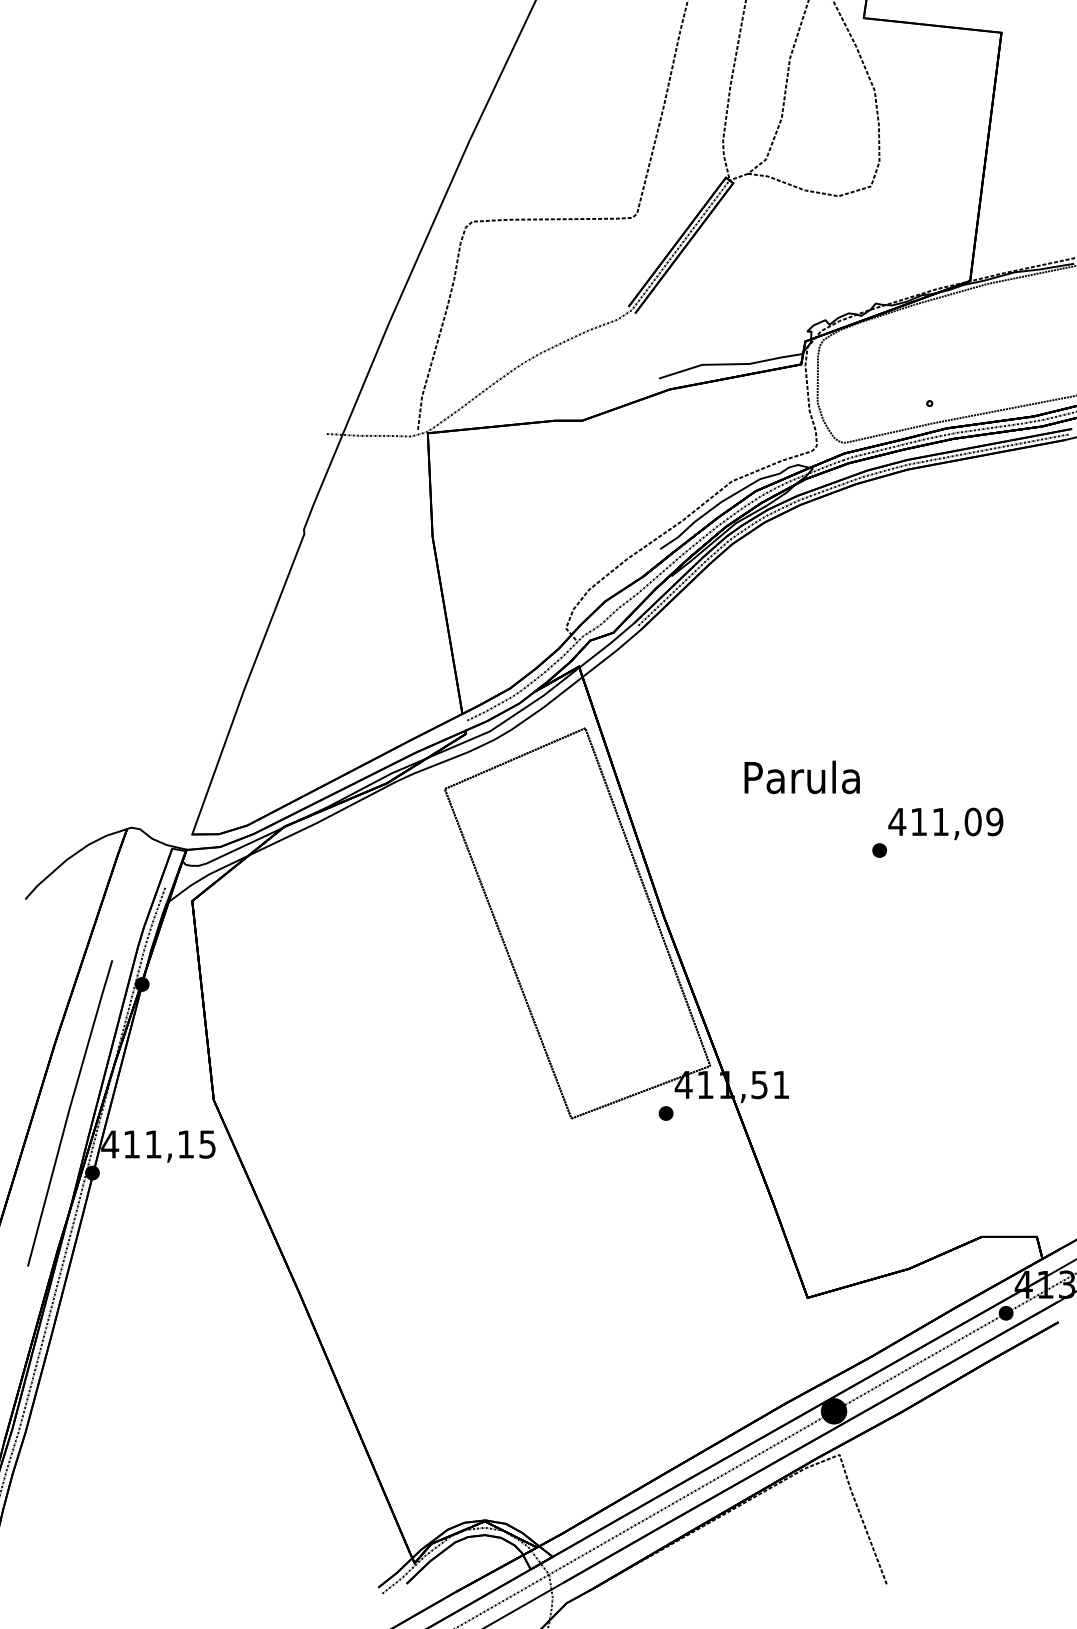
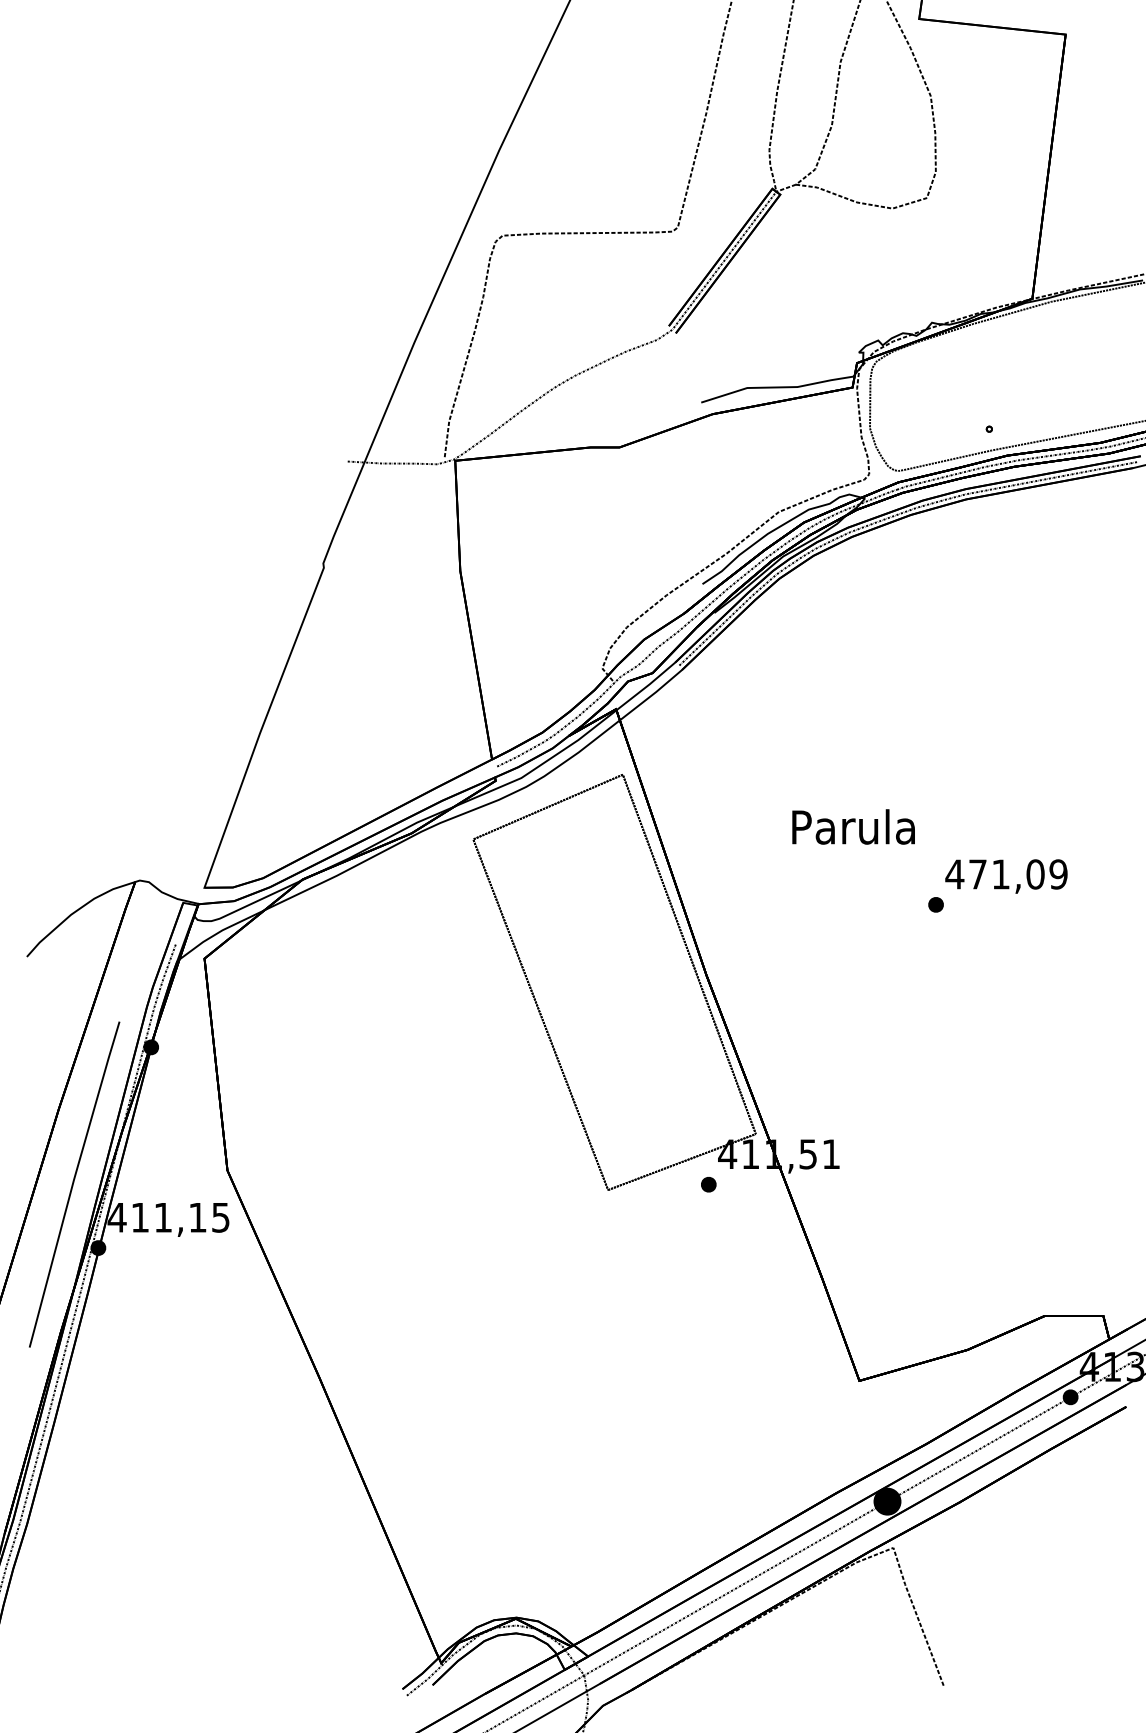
text: (918, 822) -> (977, 874), 411,09 -> 471,09

